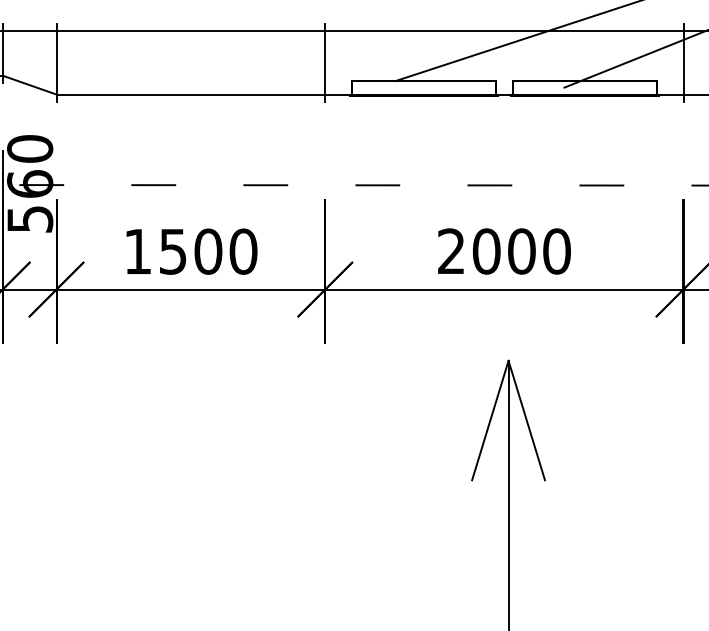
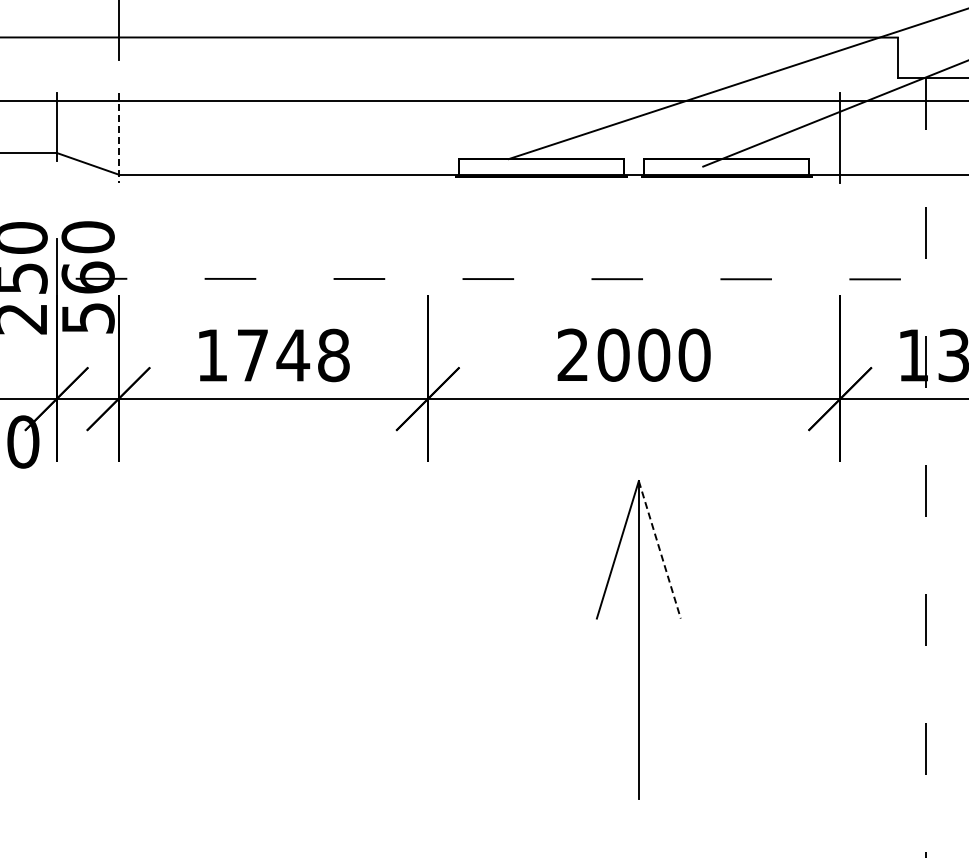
line: (56, 62) -> (118, 137), solid -> dashed
line: (324, 62) -> (427, 137), removed
text: (208, 251) -> (293, 355), 1500 -> 1748
line: (526, 420) -> (659, 549), solid -> dashed

